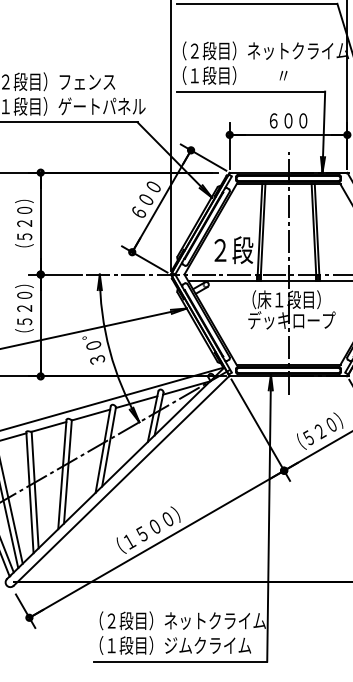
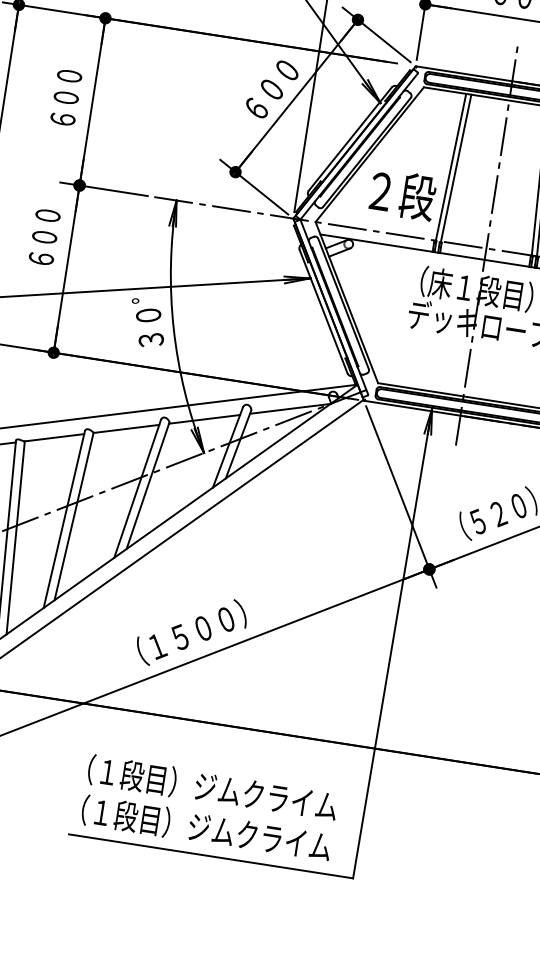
text: (24, 223) -> (65, 97), （５２０） -> ６００
text: (24, 308) -> (44, 237), （５２０） -> ６００
text: (186, 620) -> (231, 790), （２段目）ネットクライム -> （１段目）ジムクライム

